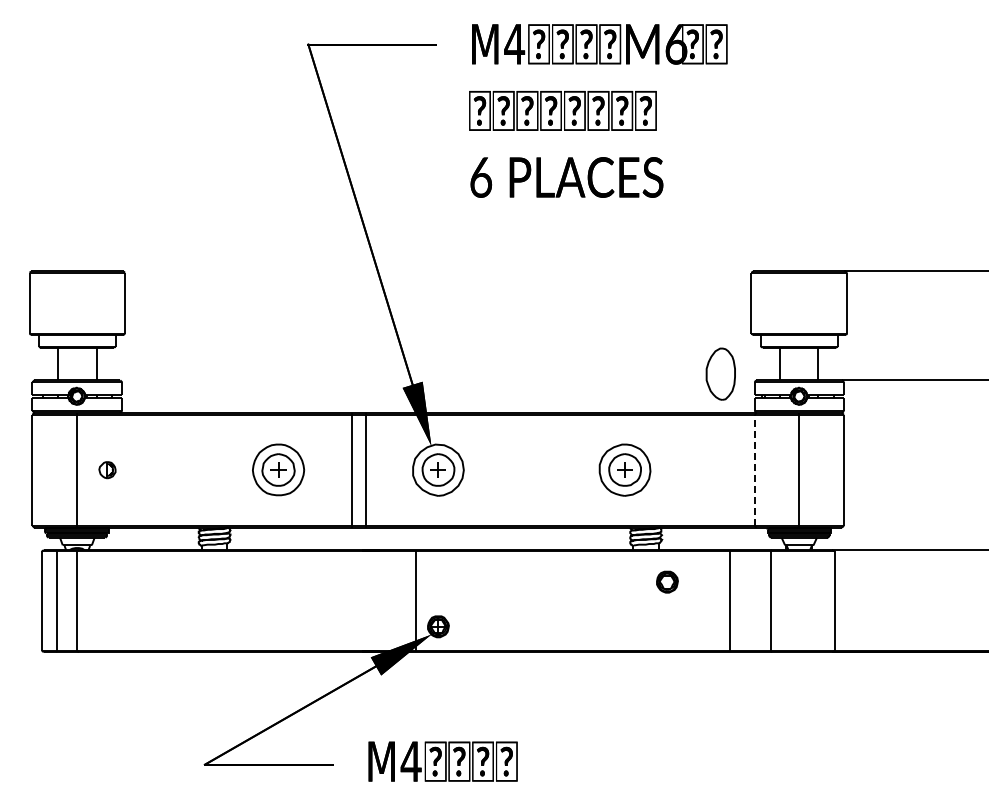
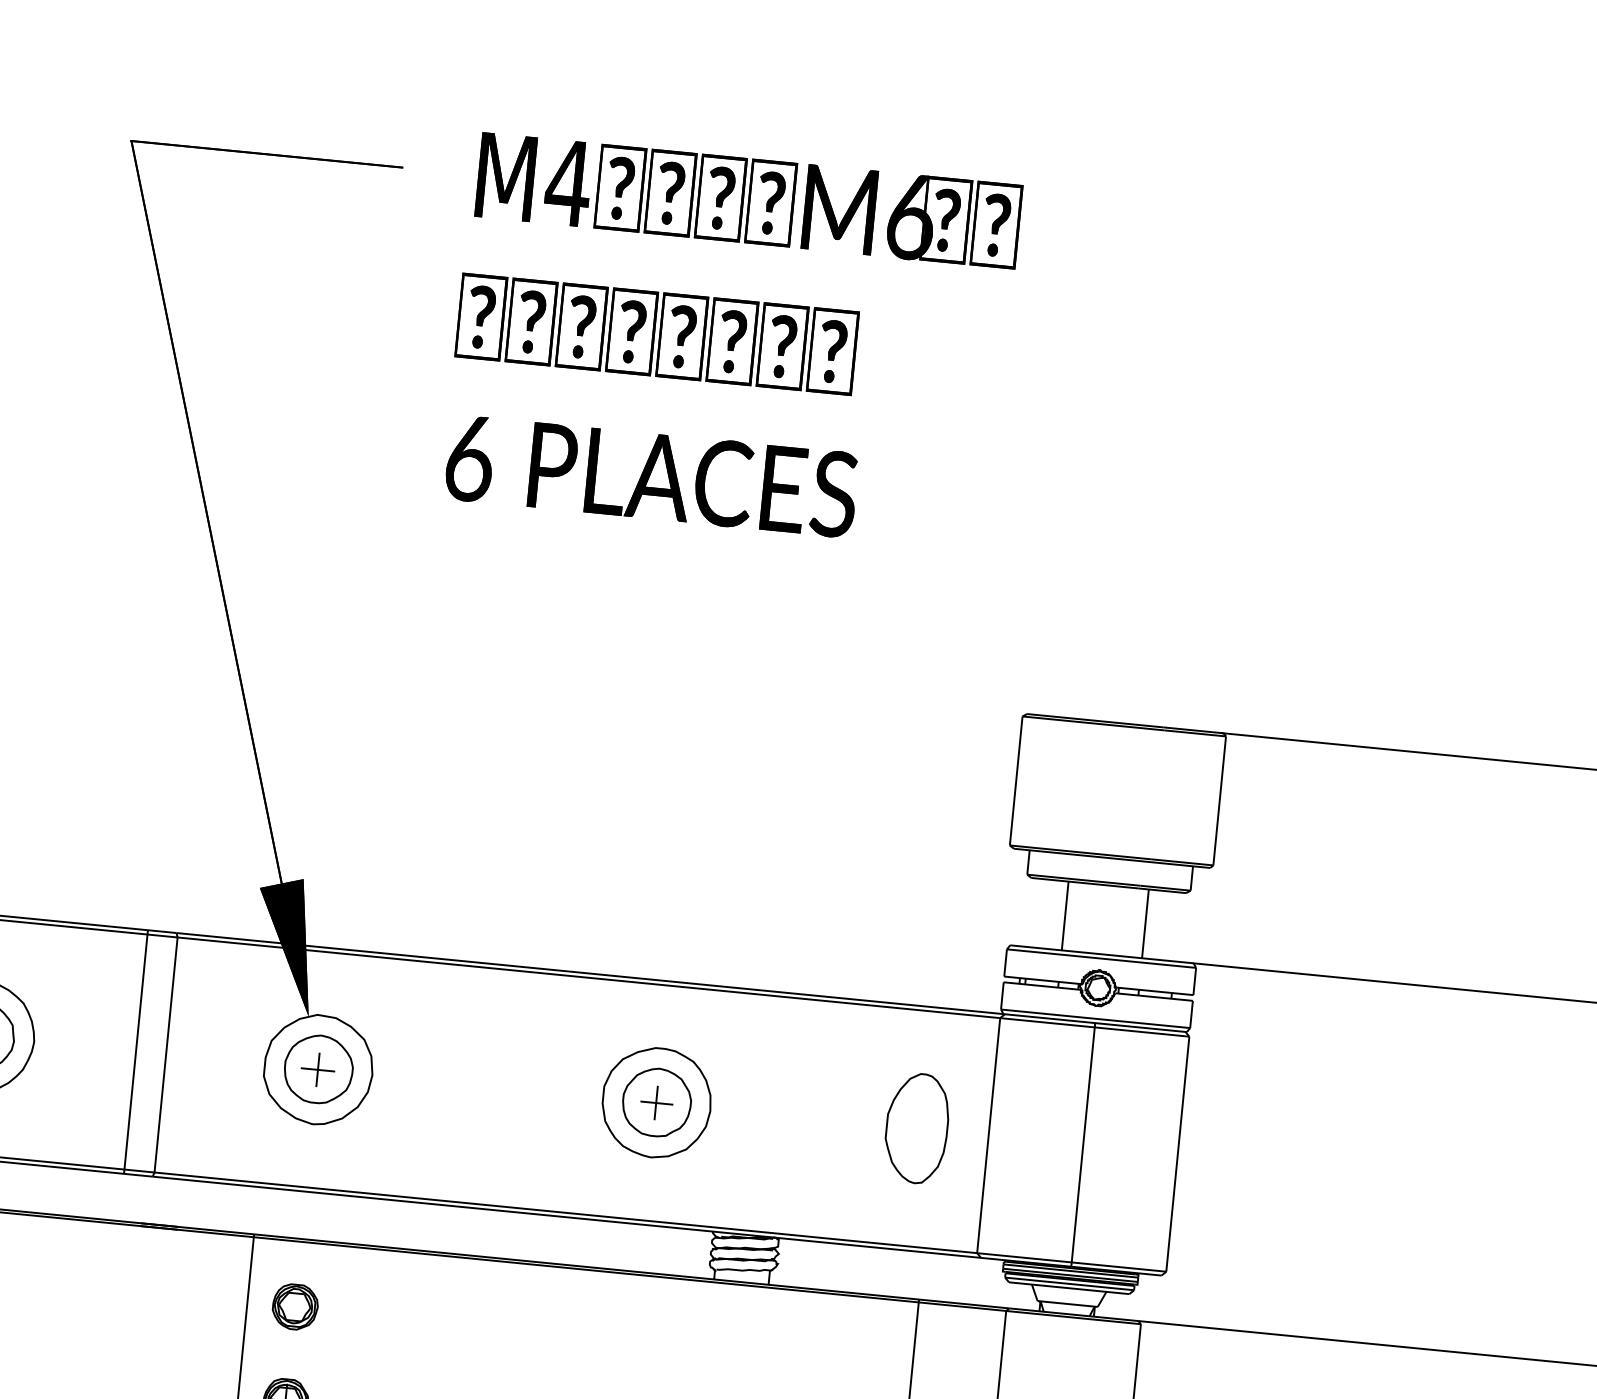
part: (720, 373) -> (916, 1126), moved
part: (624, 469) -> (655, 1101), moved
line: (754, 469) -> (988, 1133), dashed -> solid
part: (667, 581) -> (295, 1305), moved

